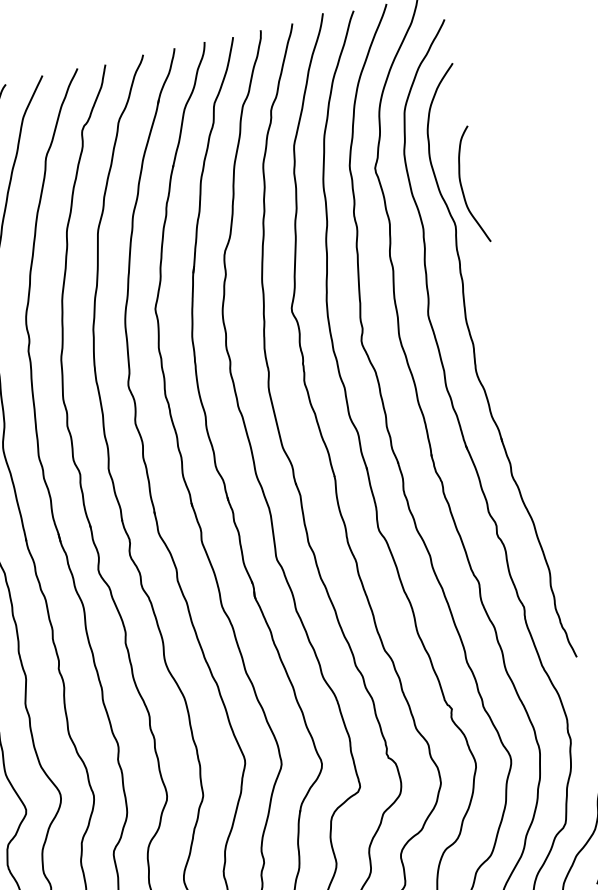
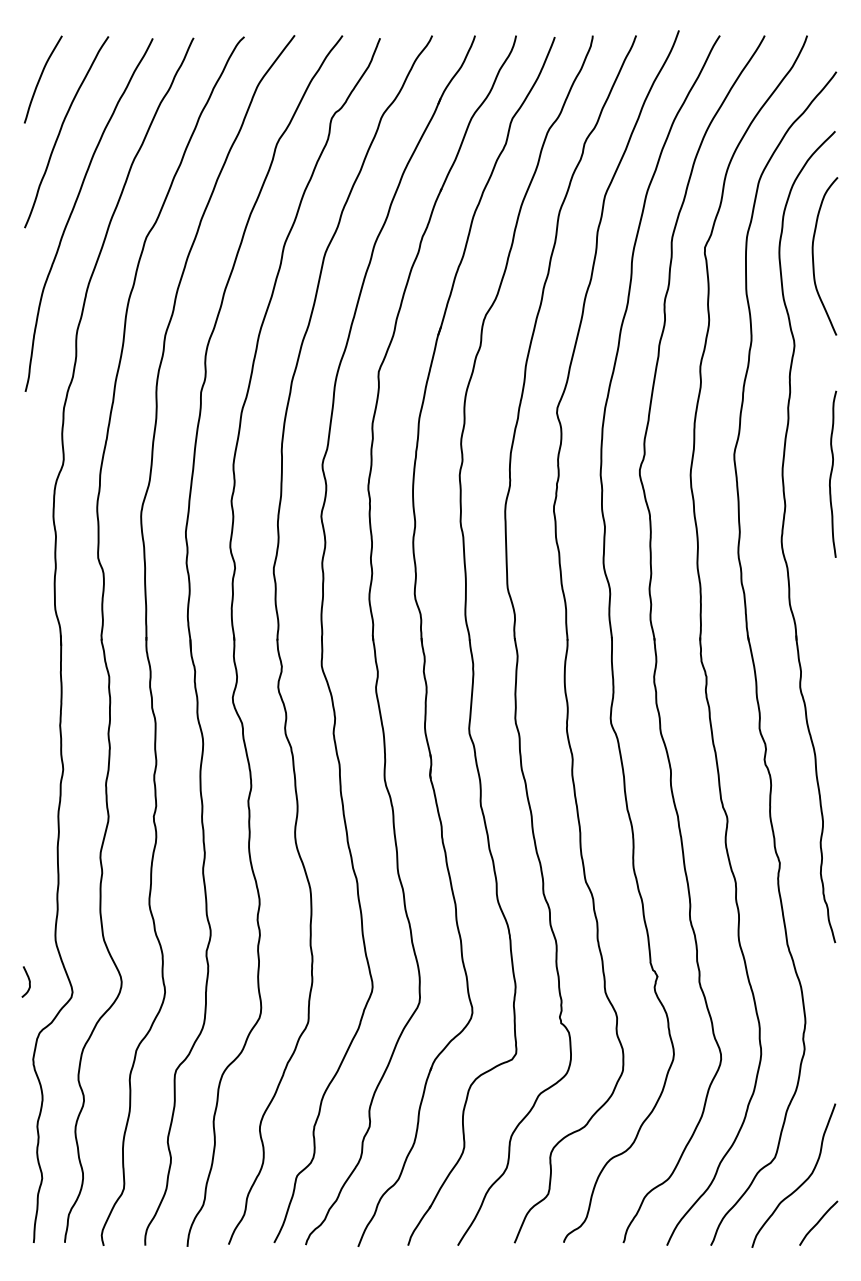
curve: (462, 187) -> (813, 256), moved
curve: (503, 314) -> (832, 473), added

